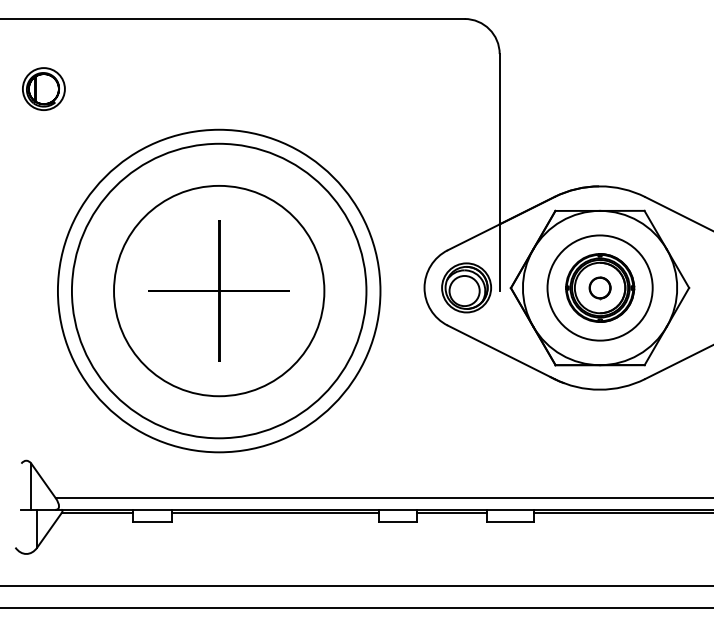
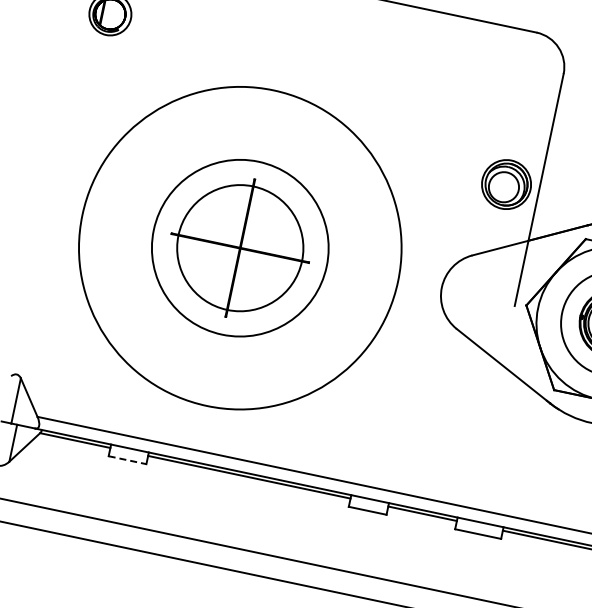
part: (466, 287) -> (506, 184), moved
circle: (218, 290) -> (239, 247), size x0.6
circle: (219, 290) -> (240, 247), size x0.6
line: (153, 521) -> (128, 460), solid -> dashed

